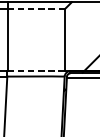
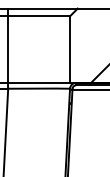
line: (36, 9) -> (39, 16), dashed -> solid
line: (36, 70) -> (39, 82), dashed -> solid

